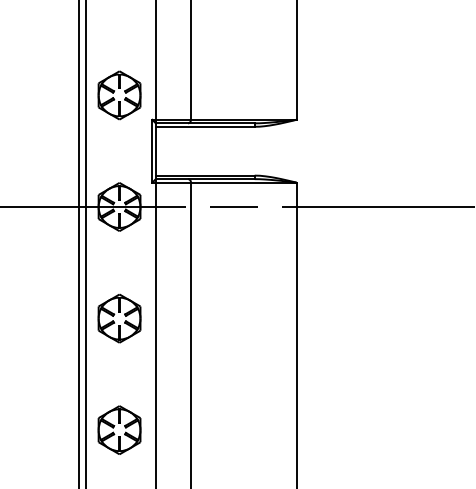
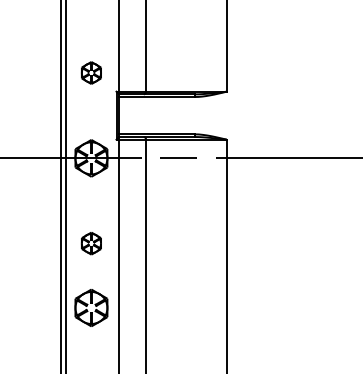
part: (119, 94) -> (91, 72), size x0.6
part: (119, 318) -> (91, 243), size x0.6
part: (119, 429) -> (91, 307), moved

